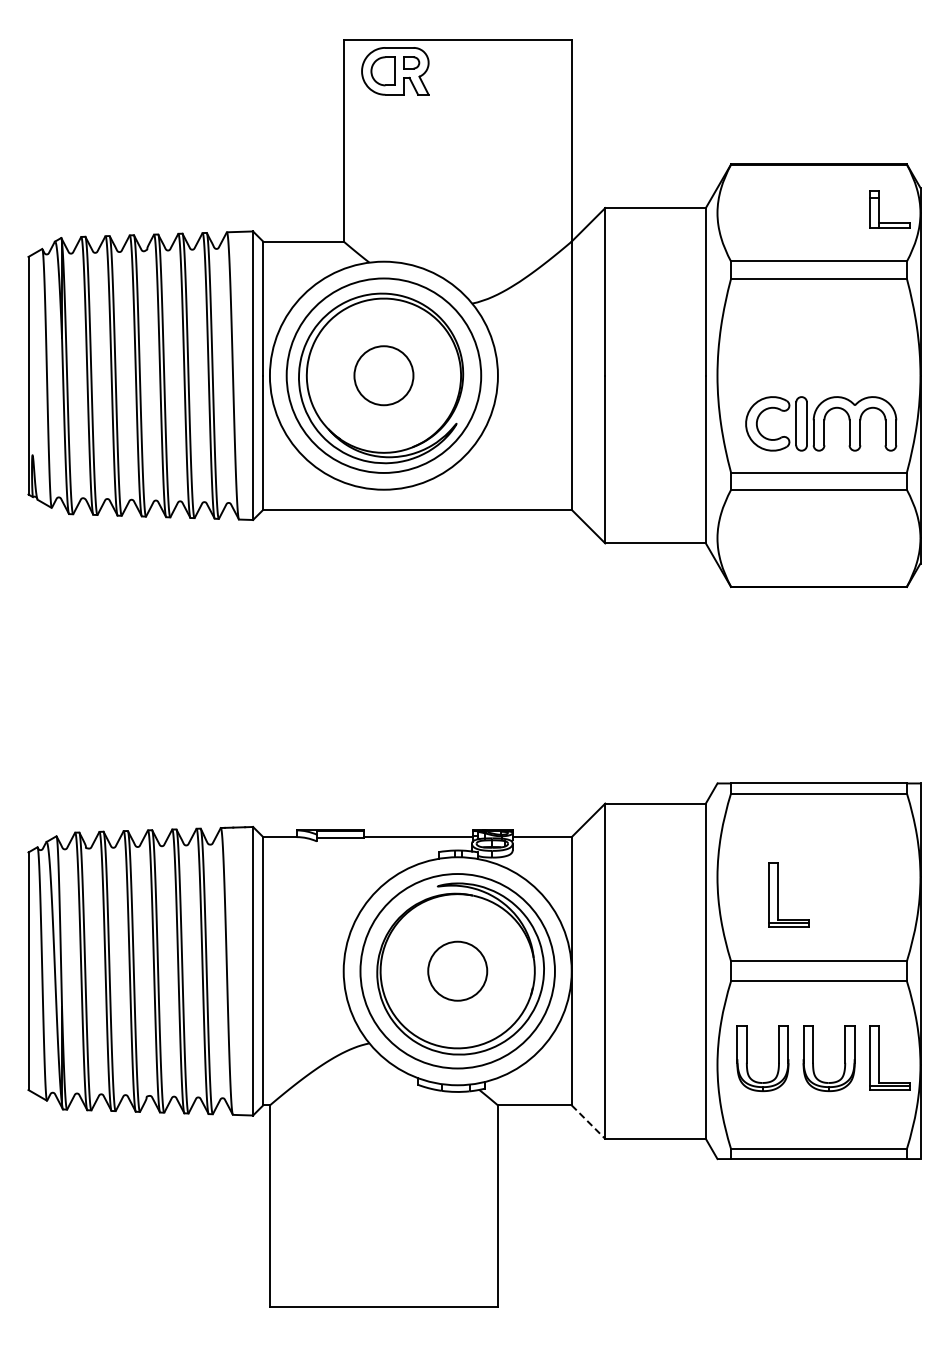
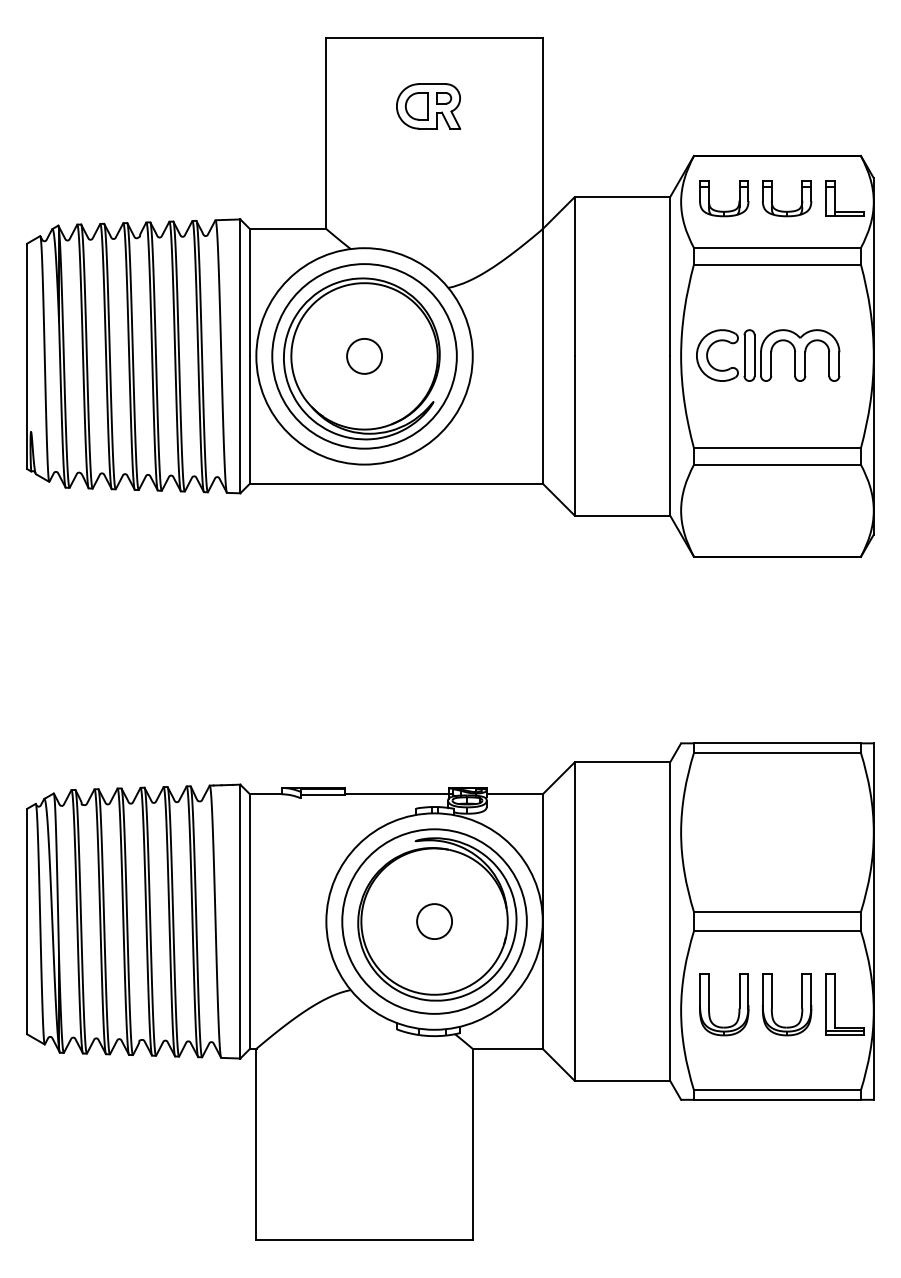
part: (395, 71) -> (428, 106), moved
part: (762, 222) -> (723, 210), added
part: (828, 222) -> (786, 210), added
circle: (383, 375) -> (364, 356), size x0.62
part: (821, 423) -> (768, 355), moved
part: (778, 894) -> (739, 848), removed
circle: (457, 970) -> (434, 920), size x0.62
line: (588, 1122) -> (558, 1065), dashed -> solid

